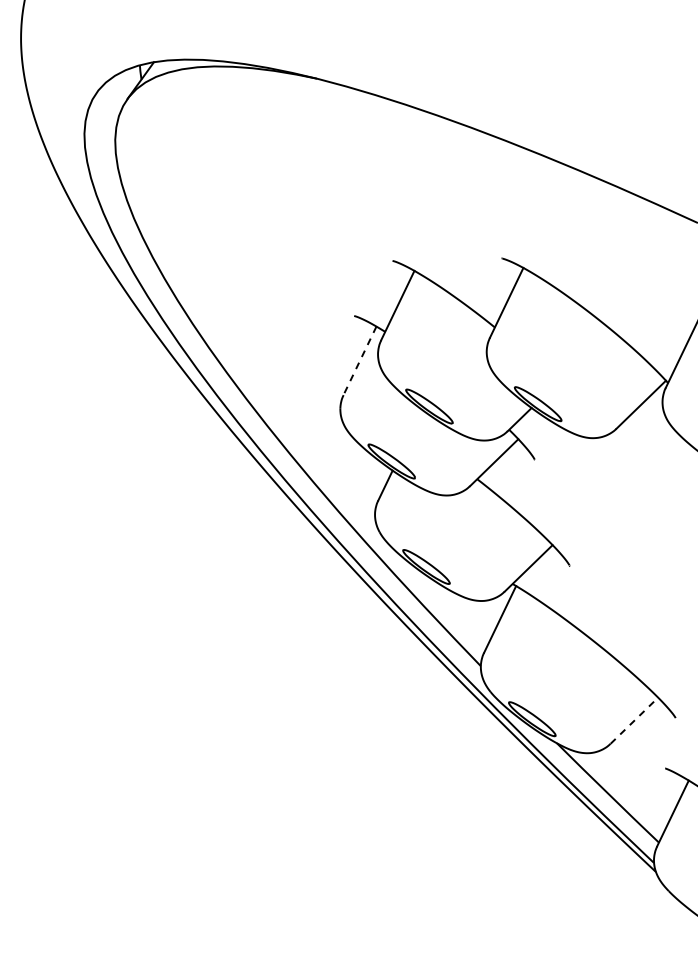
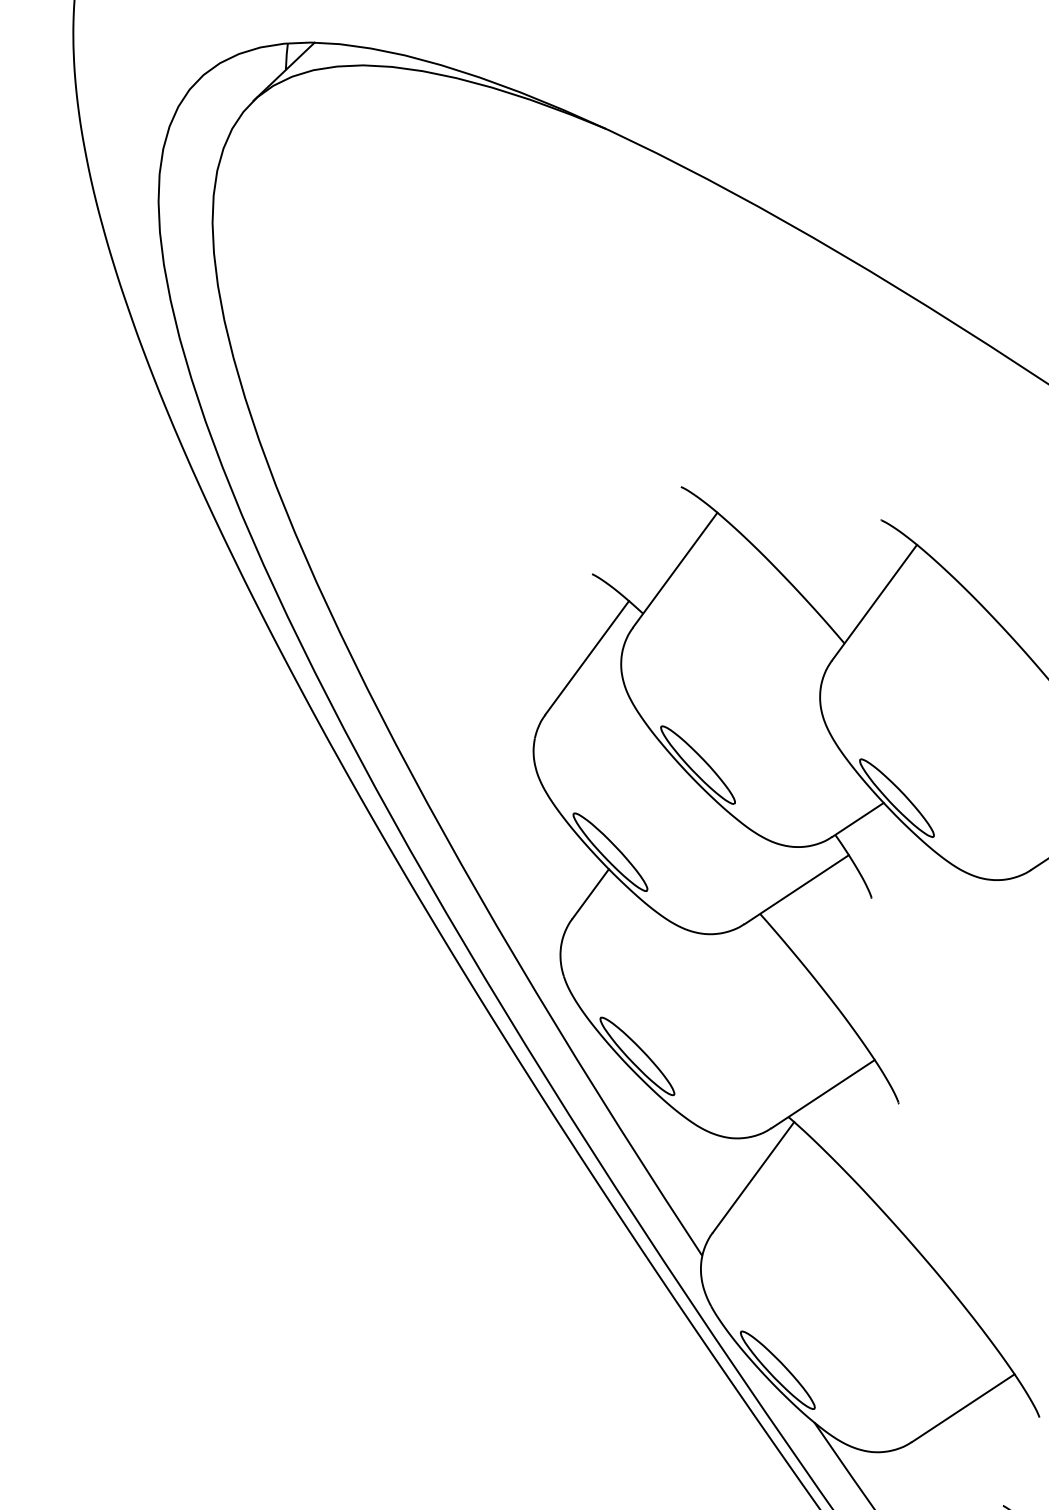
line: (360, 360) -> (588, 657), dashed -> solid
line: (634, 720) -> (963, 1407), dashed -> solid

